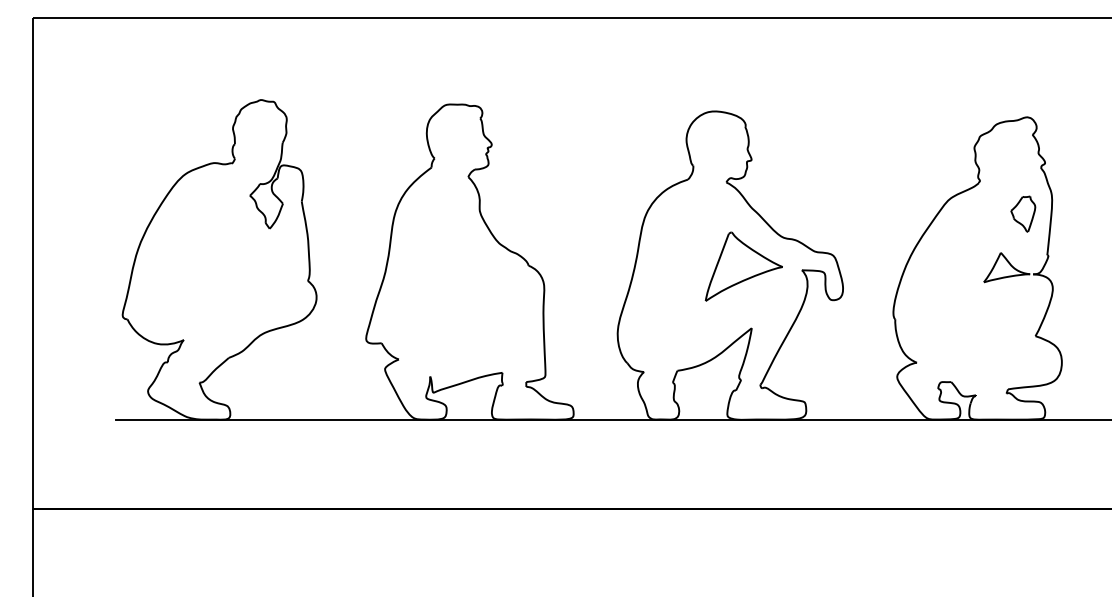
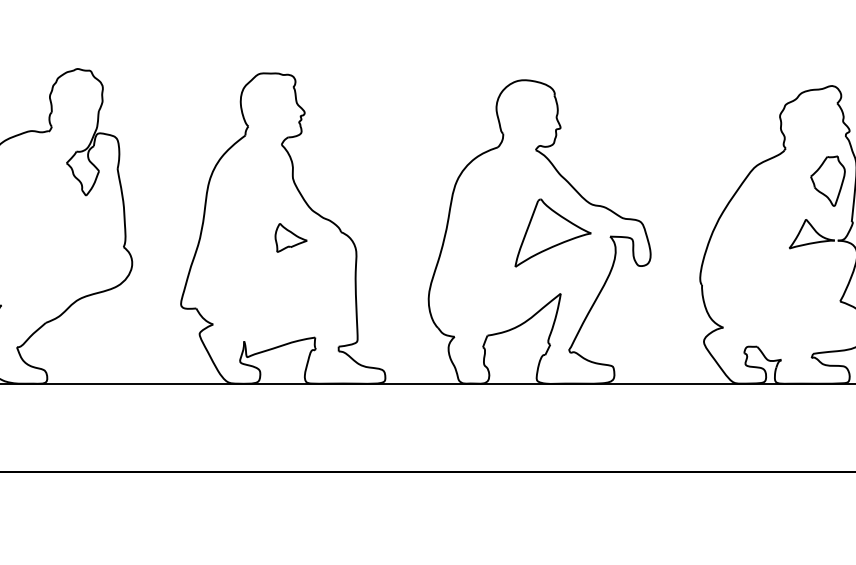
part: (1023, 214) -> (828, 181), size x1.43
part: (477, 271) -> (290, 237), added

